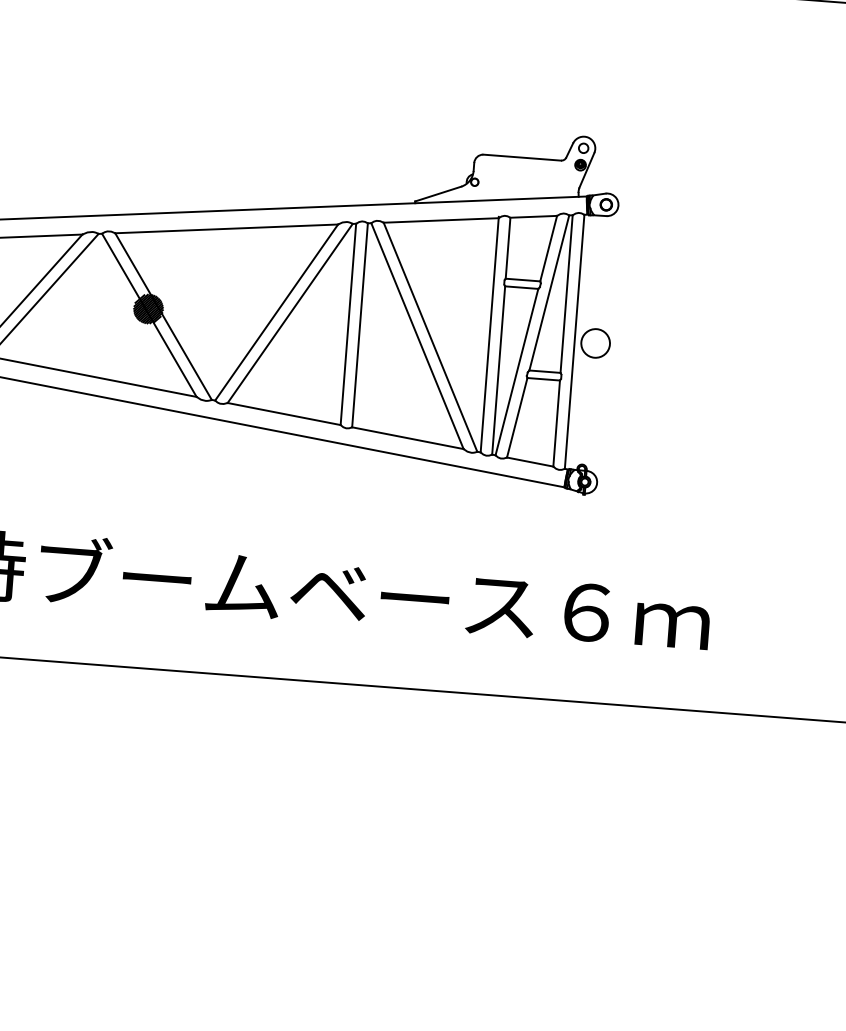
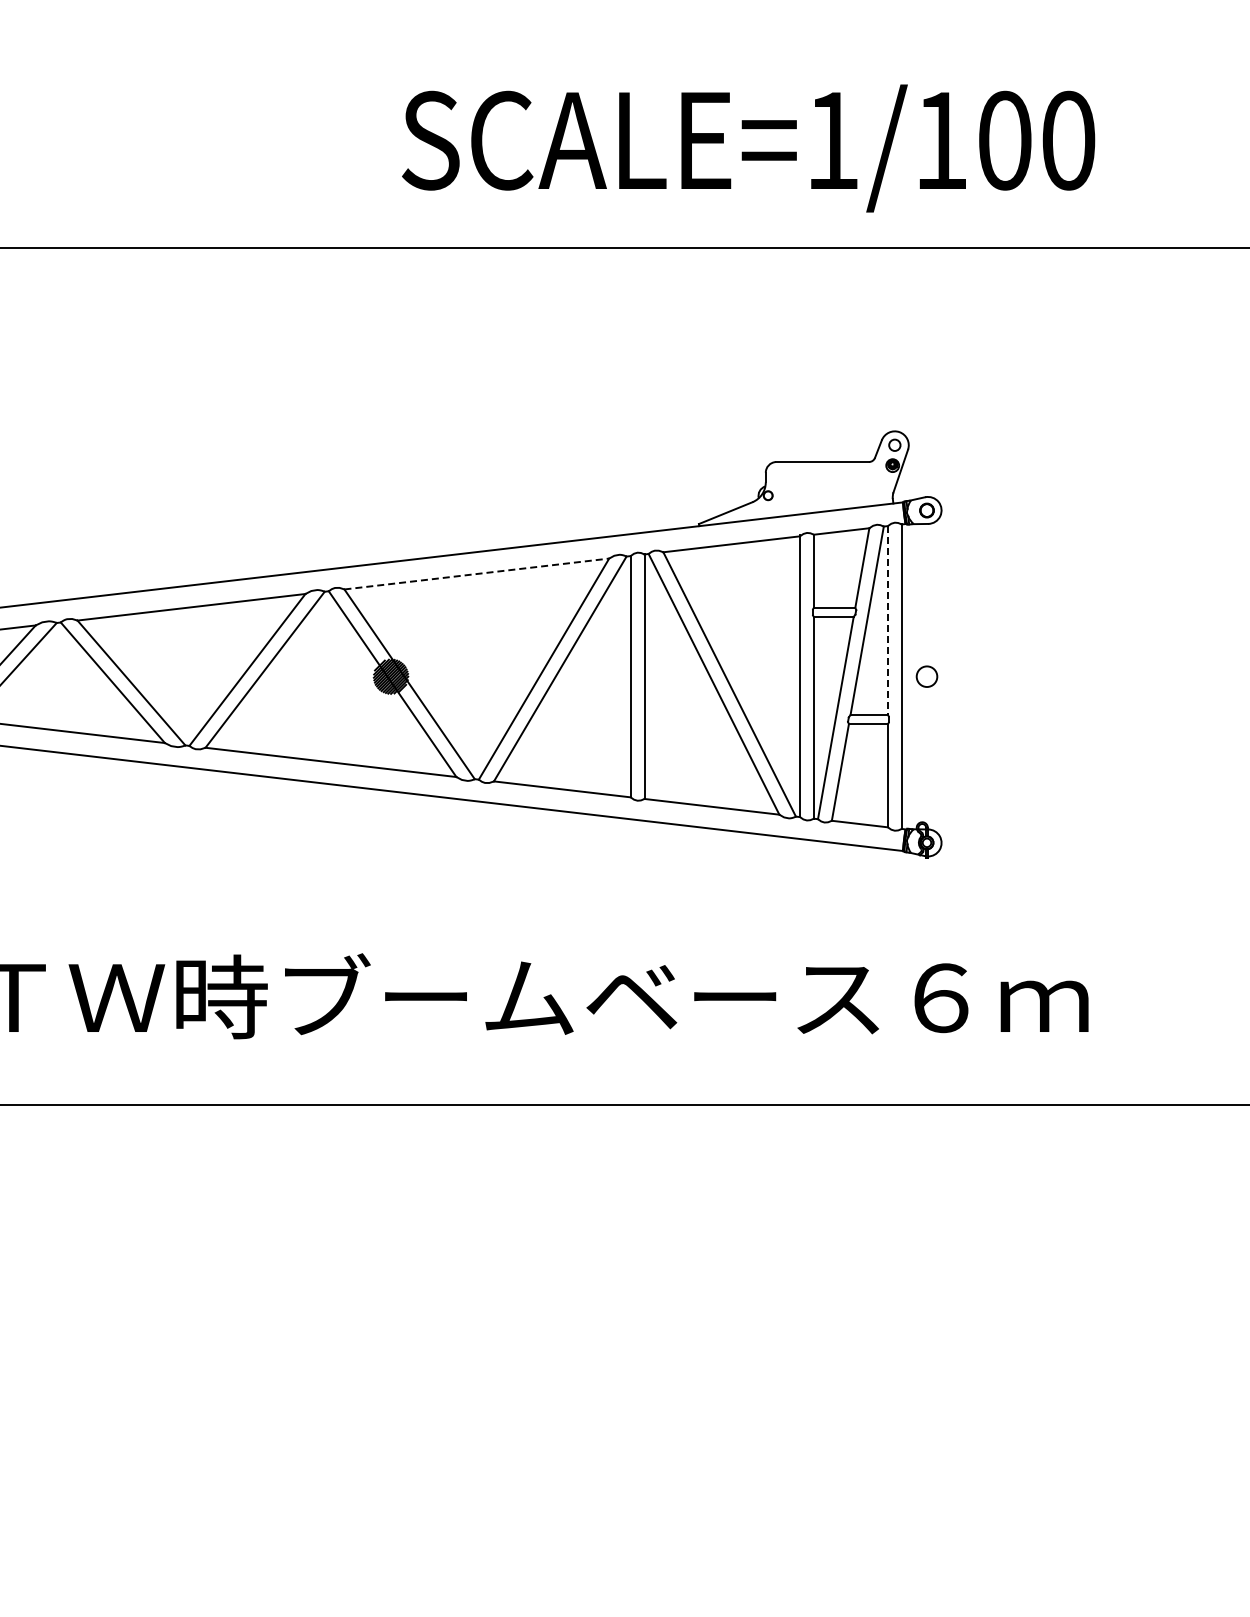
line: (227, 228) -> (477, 573), solid -> dashed
line: (566, 294) -> (887, 621), solid -> dashed
circle: (595, 343) -> (926, 676), size x0.6

